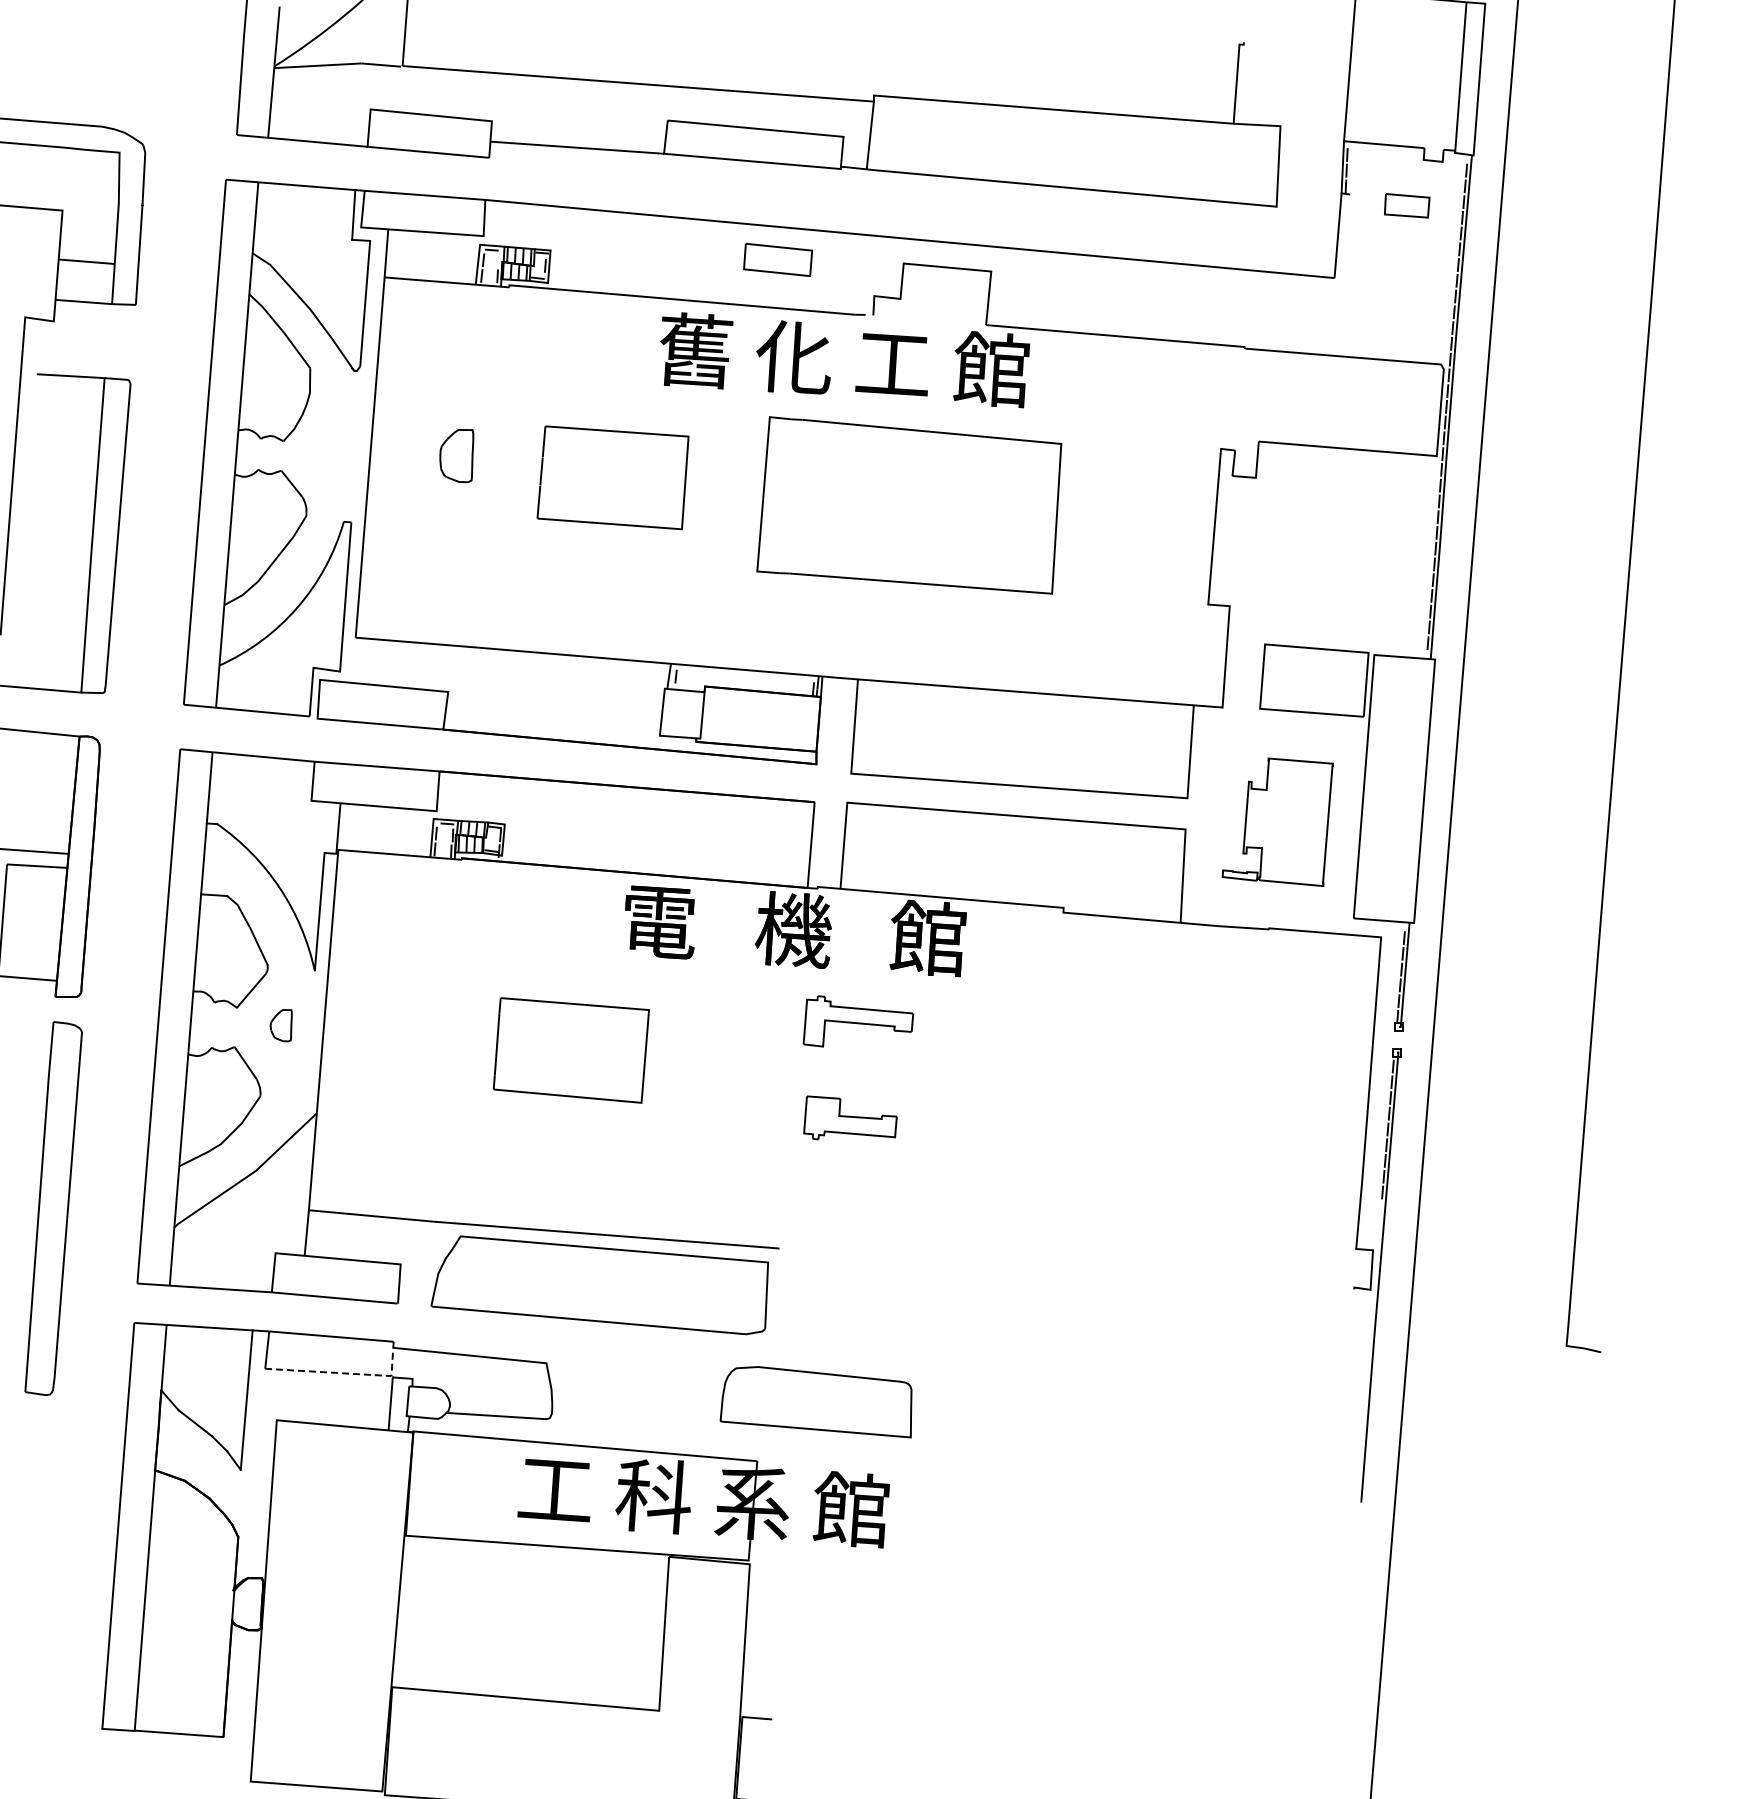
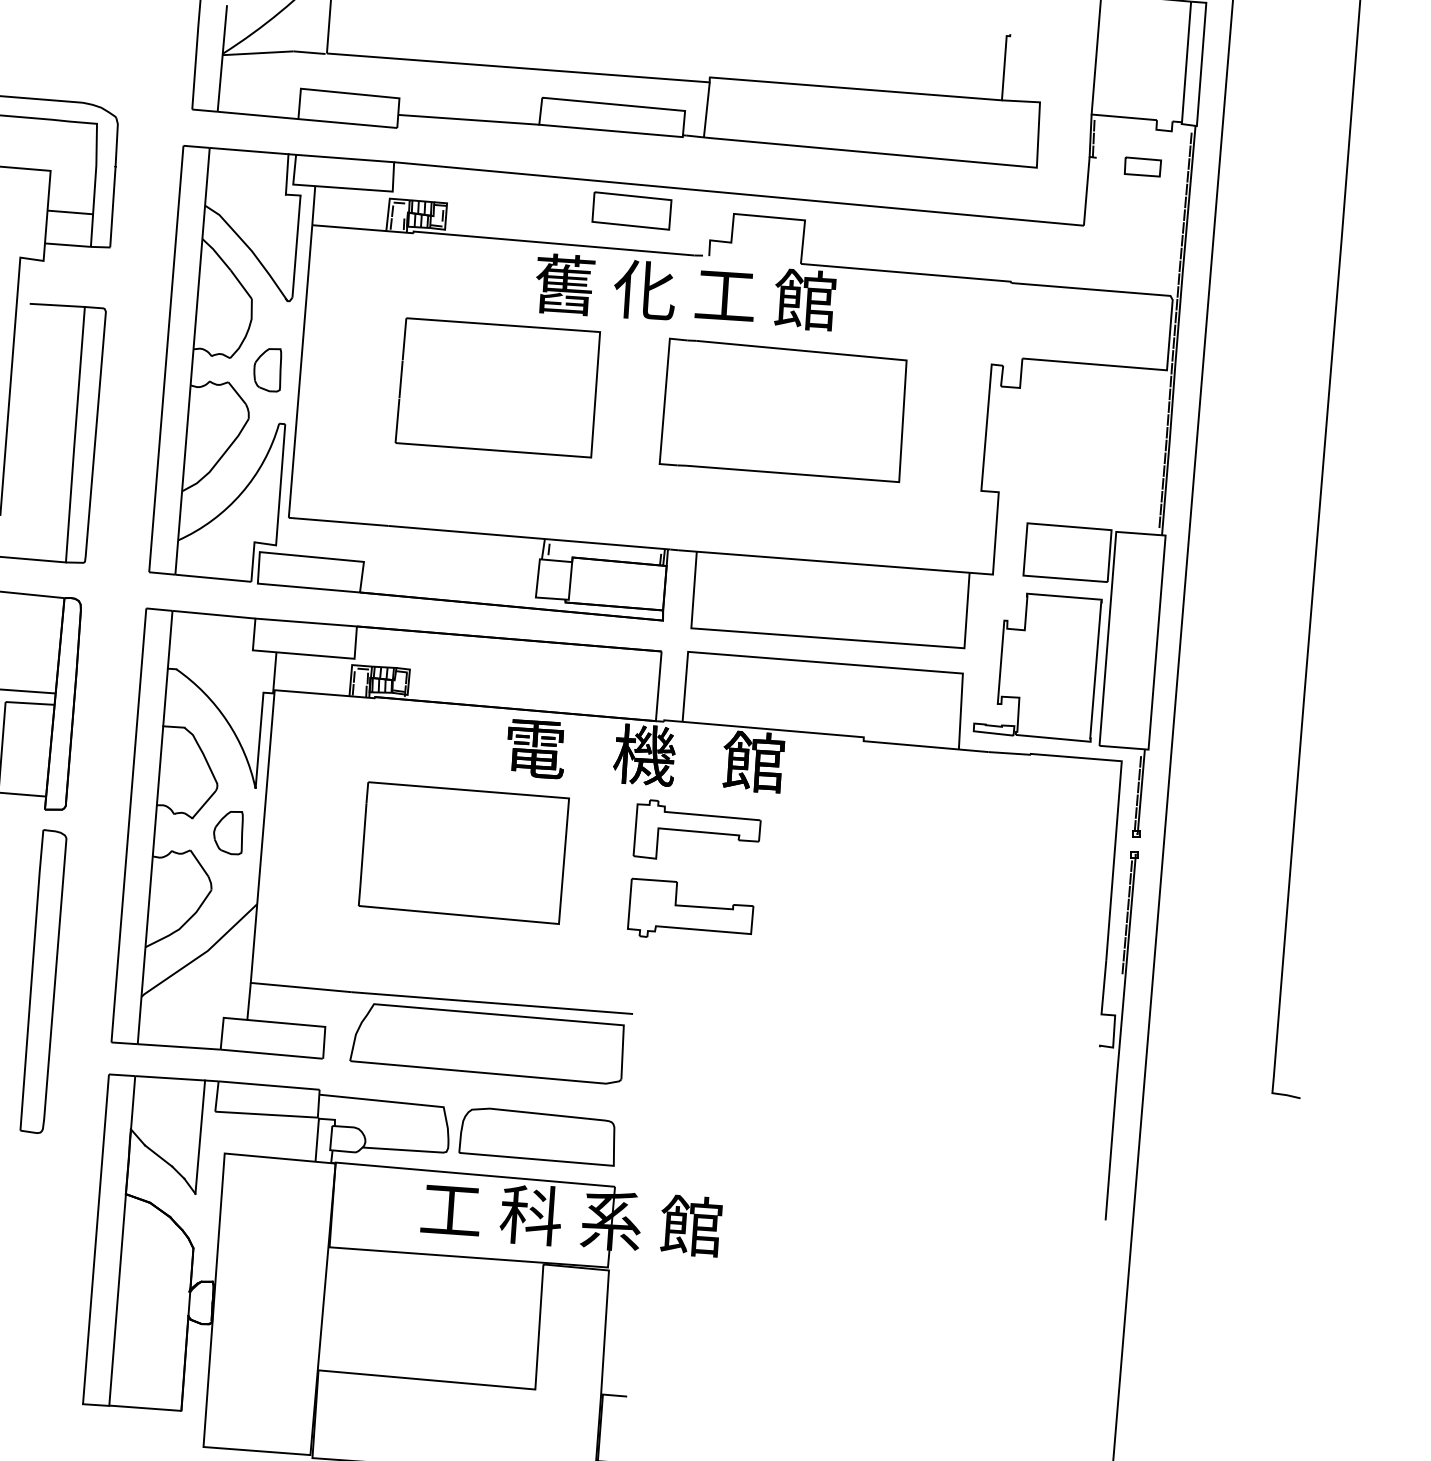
part: (777, 259) -> (631, 210), size x1.43
part: (456, 456) -> (267, 370), moved
part: (612, 477) -> (497, 387), size x1.67
part: (909, 505) -> (783, 410), moved
part: (1277, 822) -> (1037, 667), size x1.43
part: (858, 1021) -> (697, 829), size x1.43
part: (280, 1025) -> (227, 832), size x1.67
part: (571, 1050) -> (464, 853), size x1.67
part: (850, 1117) -> (690, 907), size x1.67
line: (345, 1373) -> (280, 1115), dashed -> solid
curve: (815, 1428) -> (536, 1158), moved

